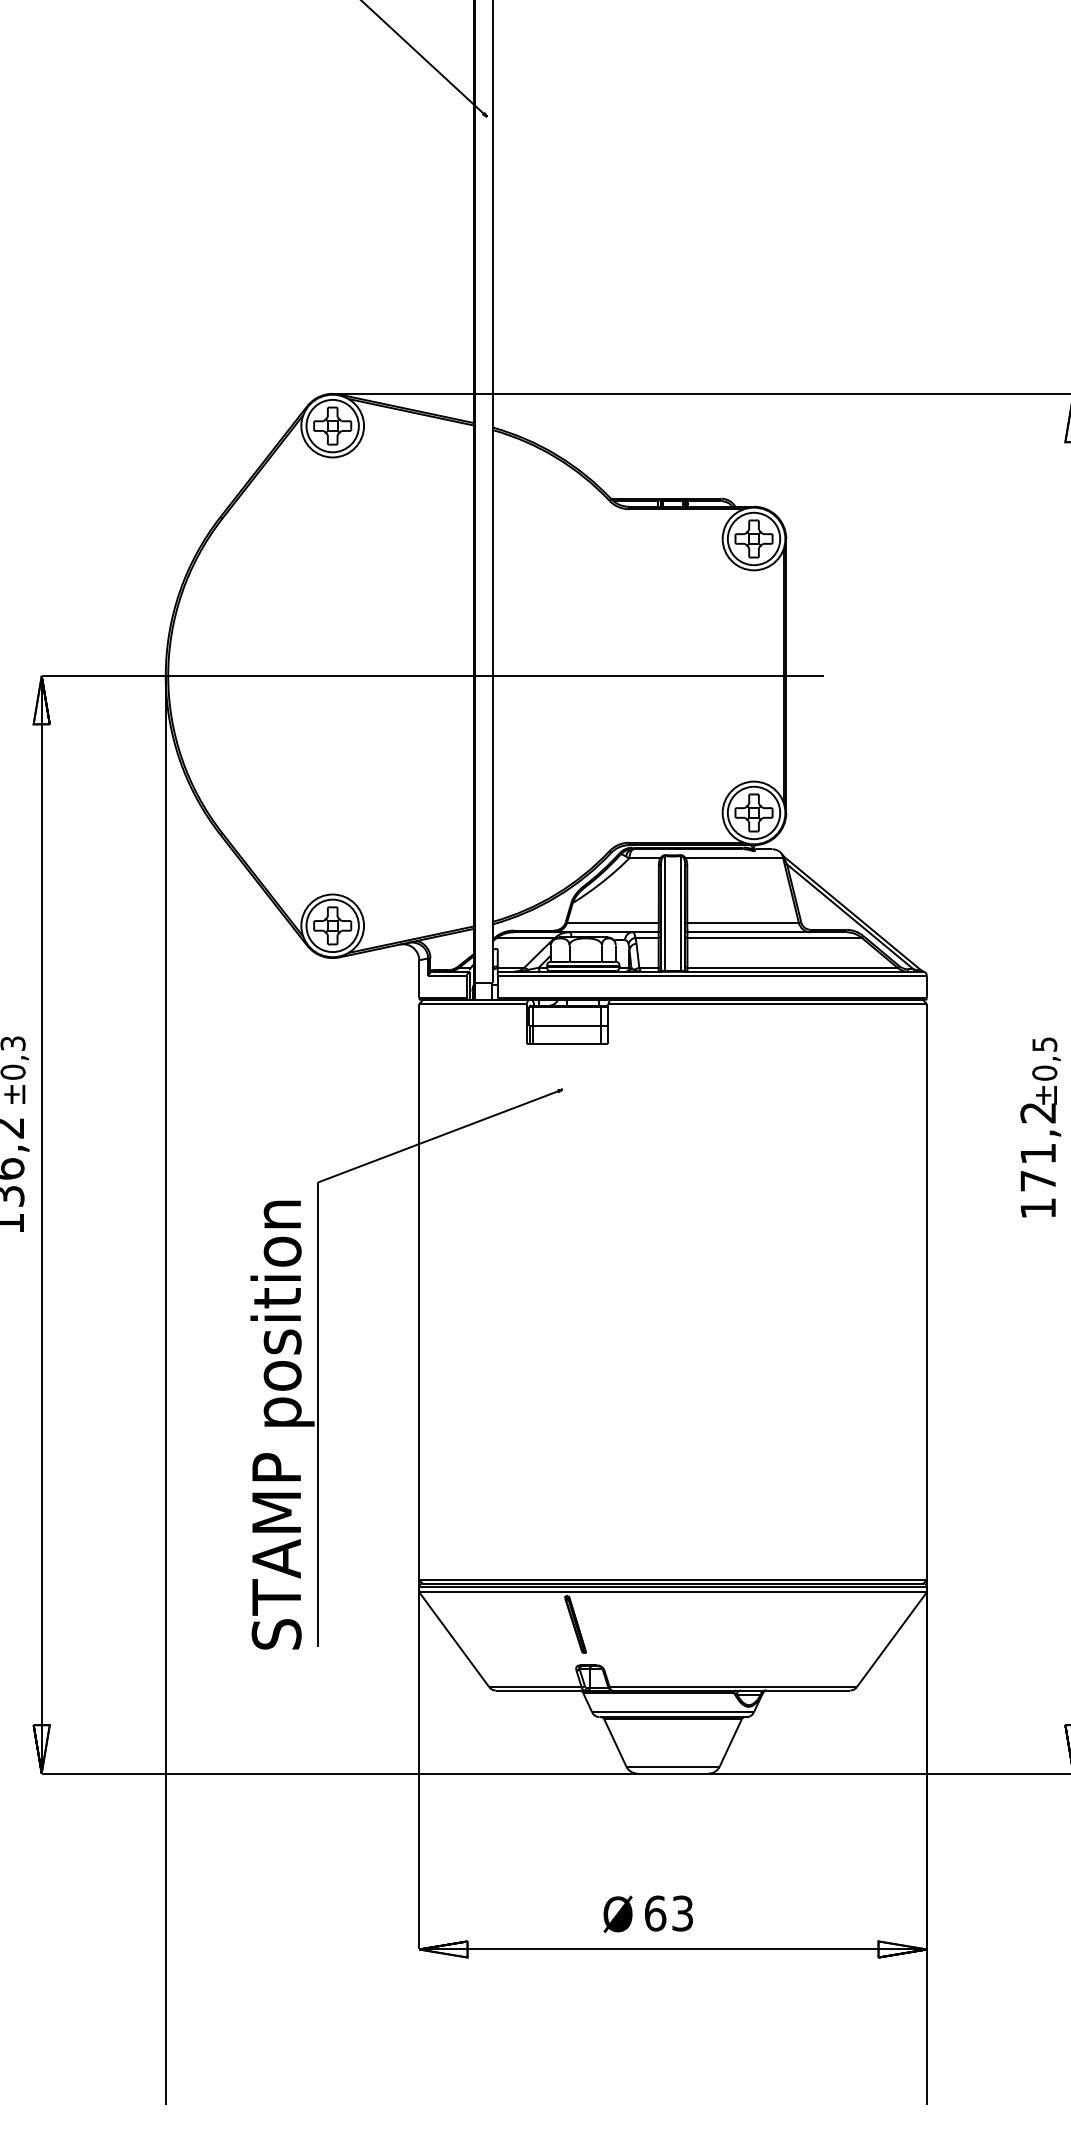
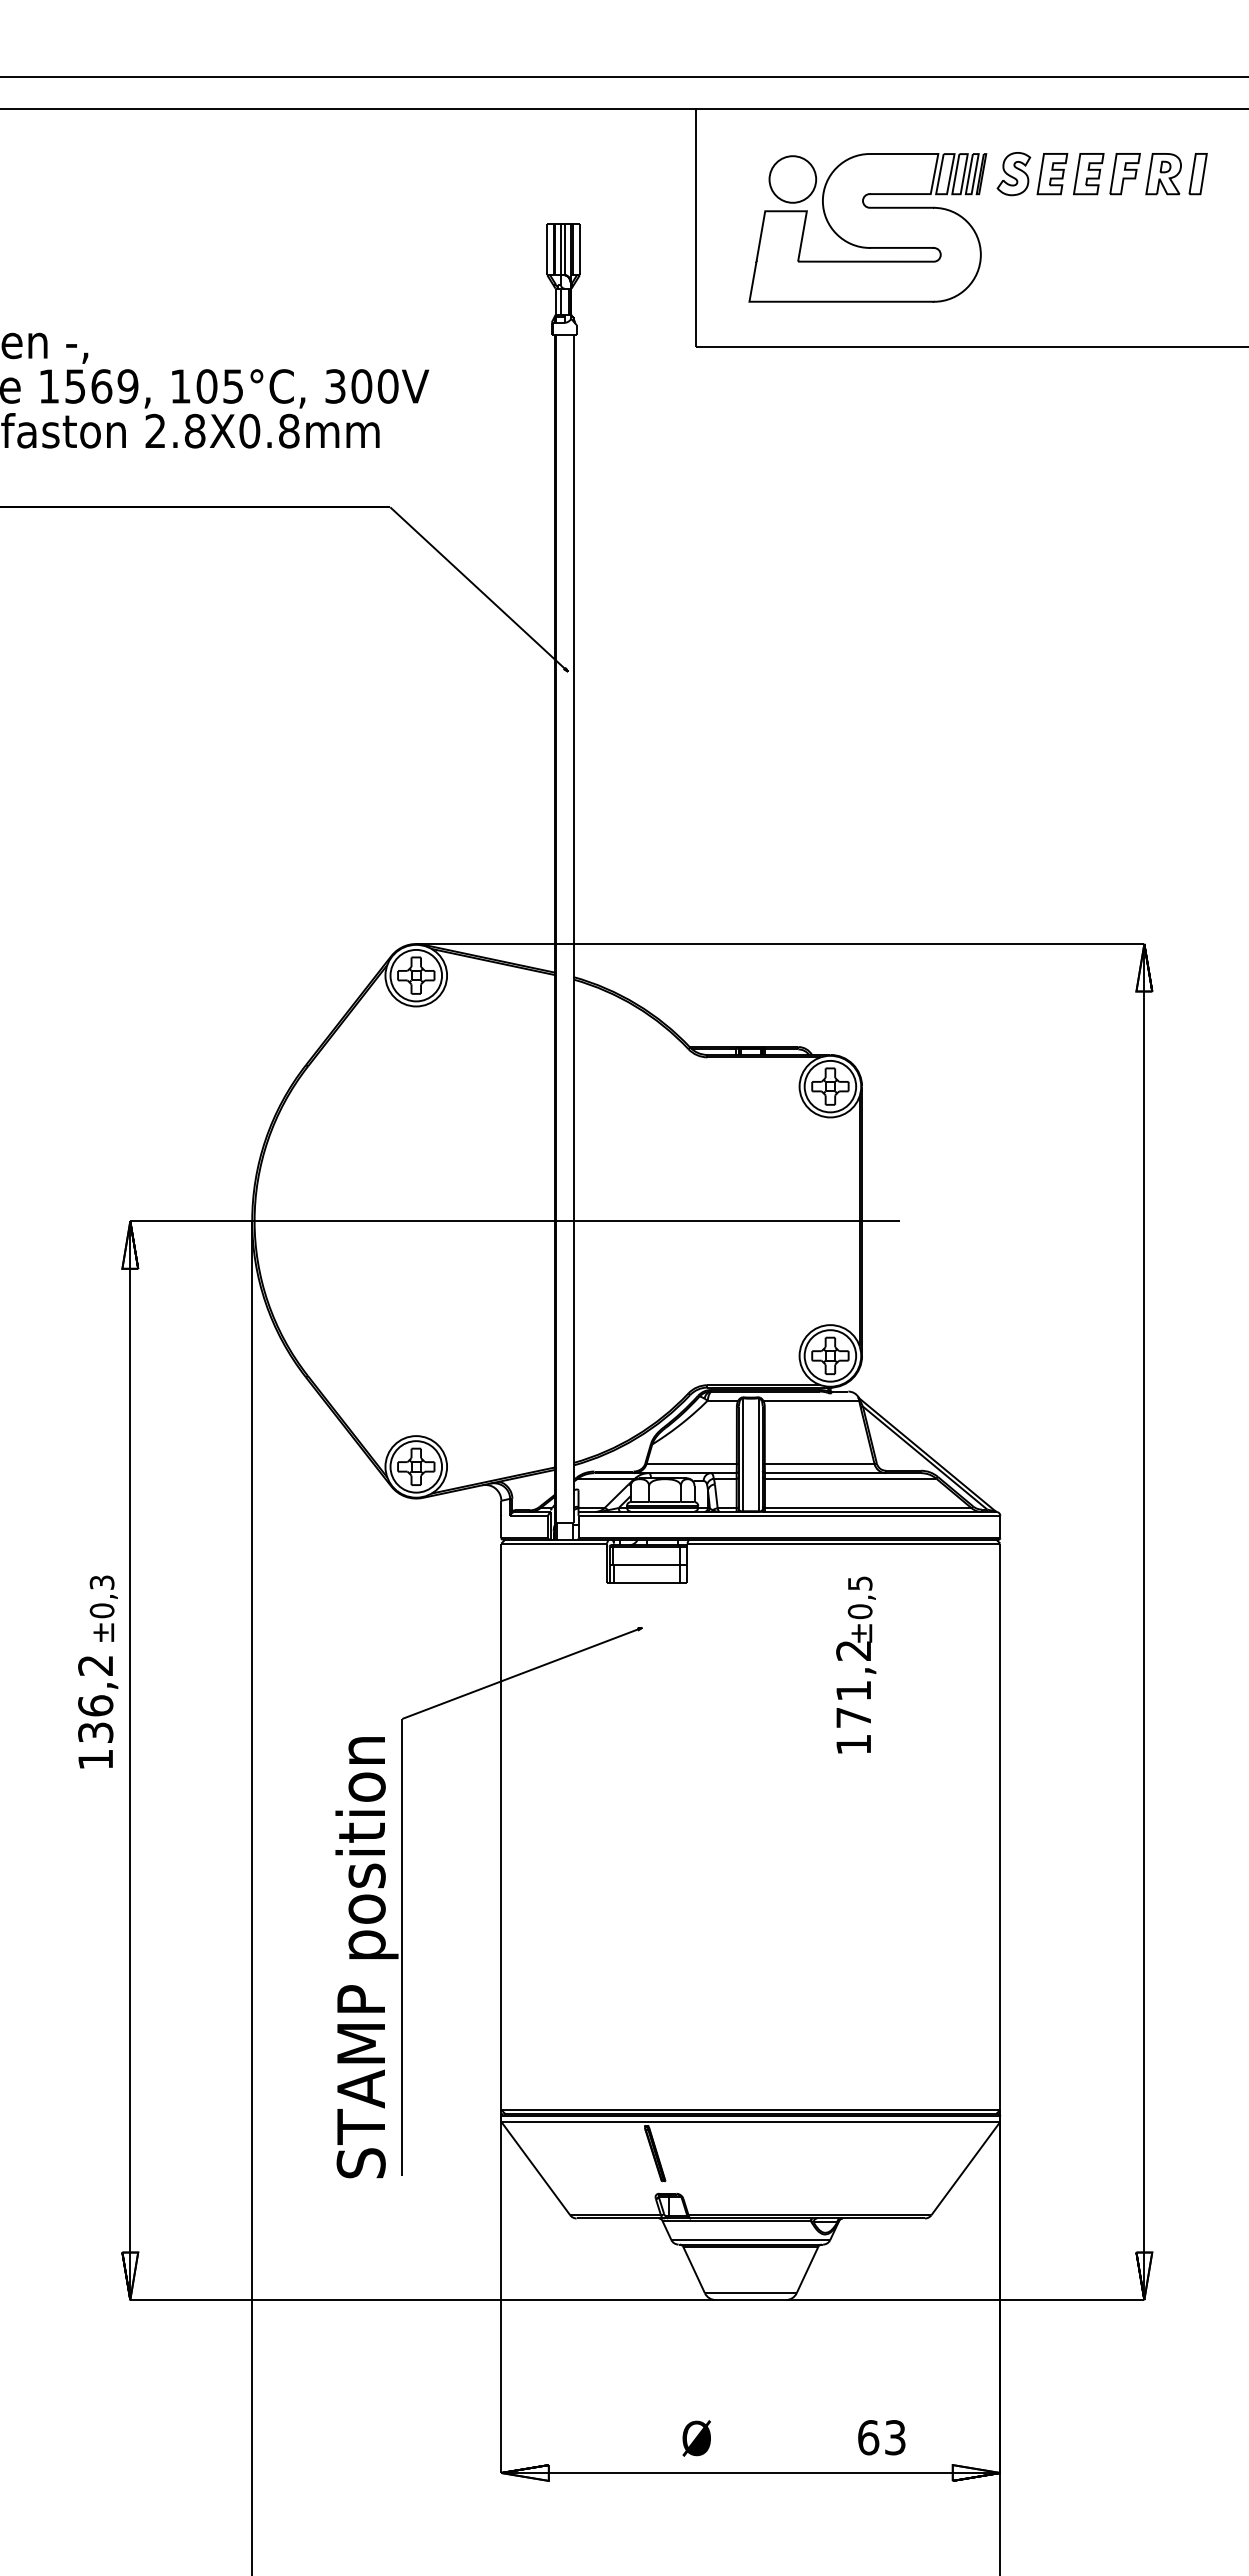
text: (1041, 1126) -> (856, 1664), moved
text: (668, 1913) -> (881, 2437), moved

